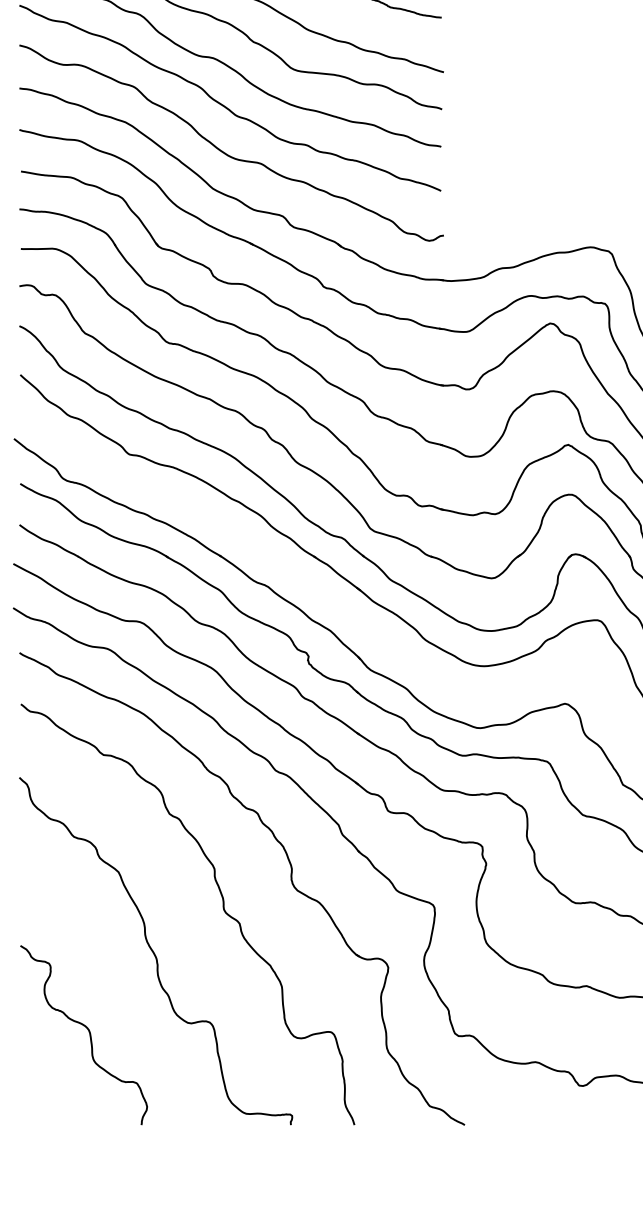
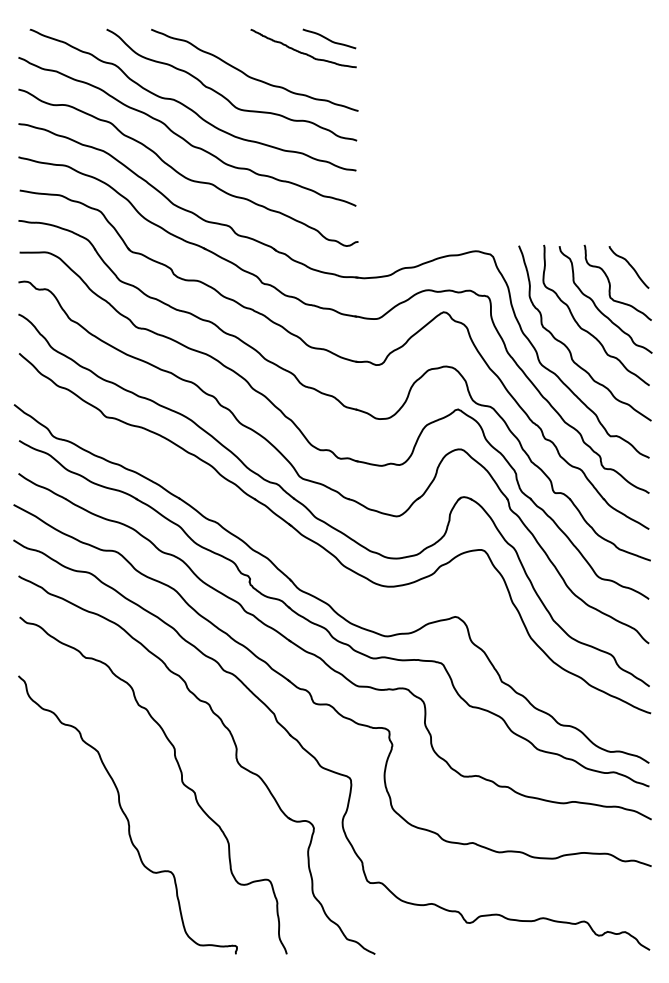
curve: (89, 1035) -> (74, 882), removed

